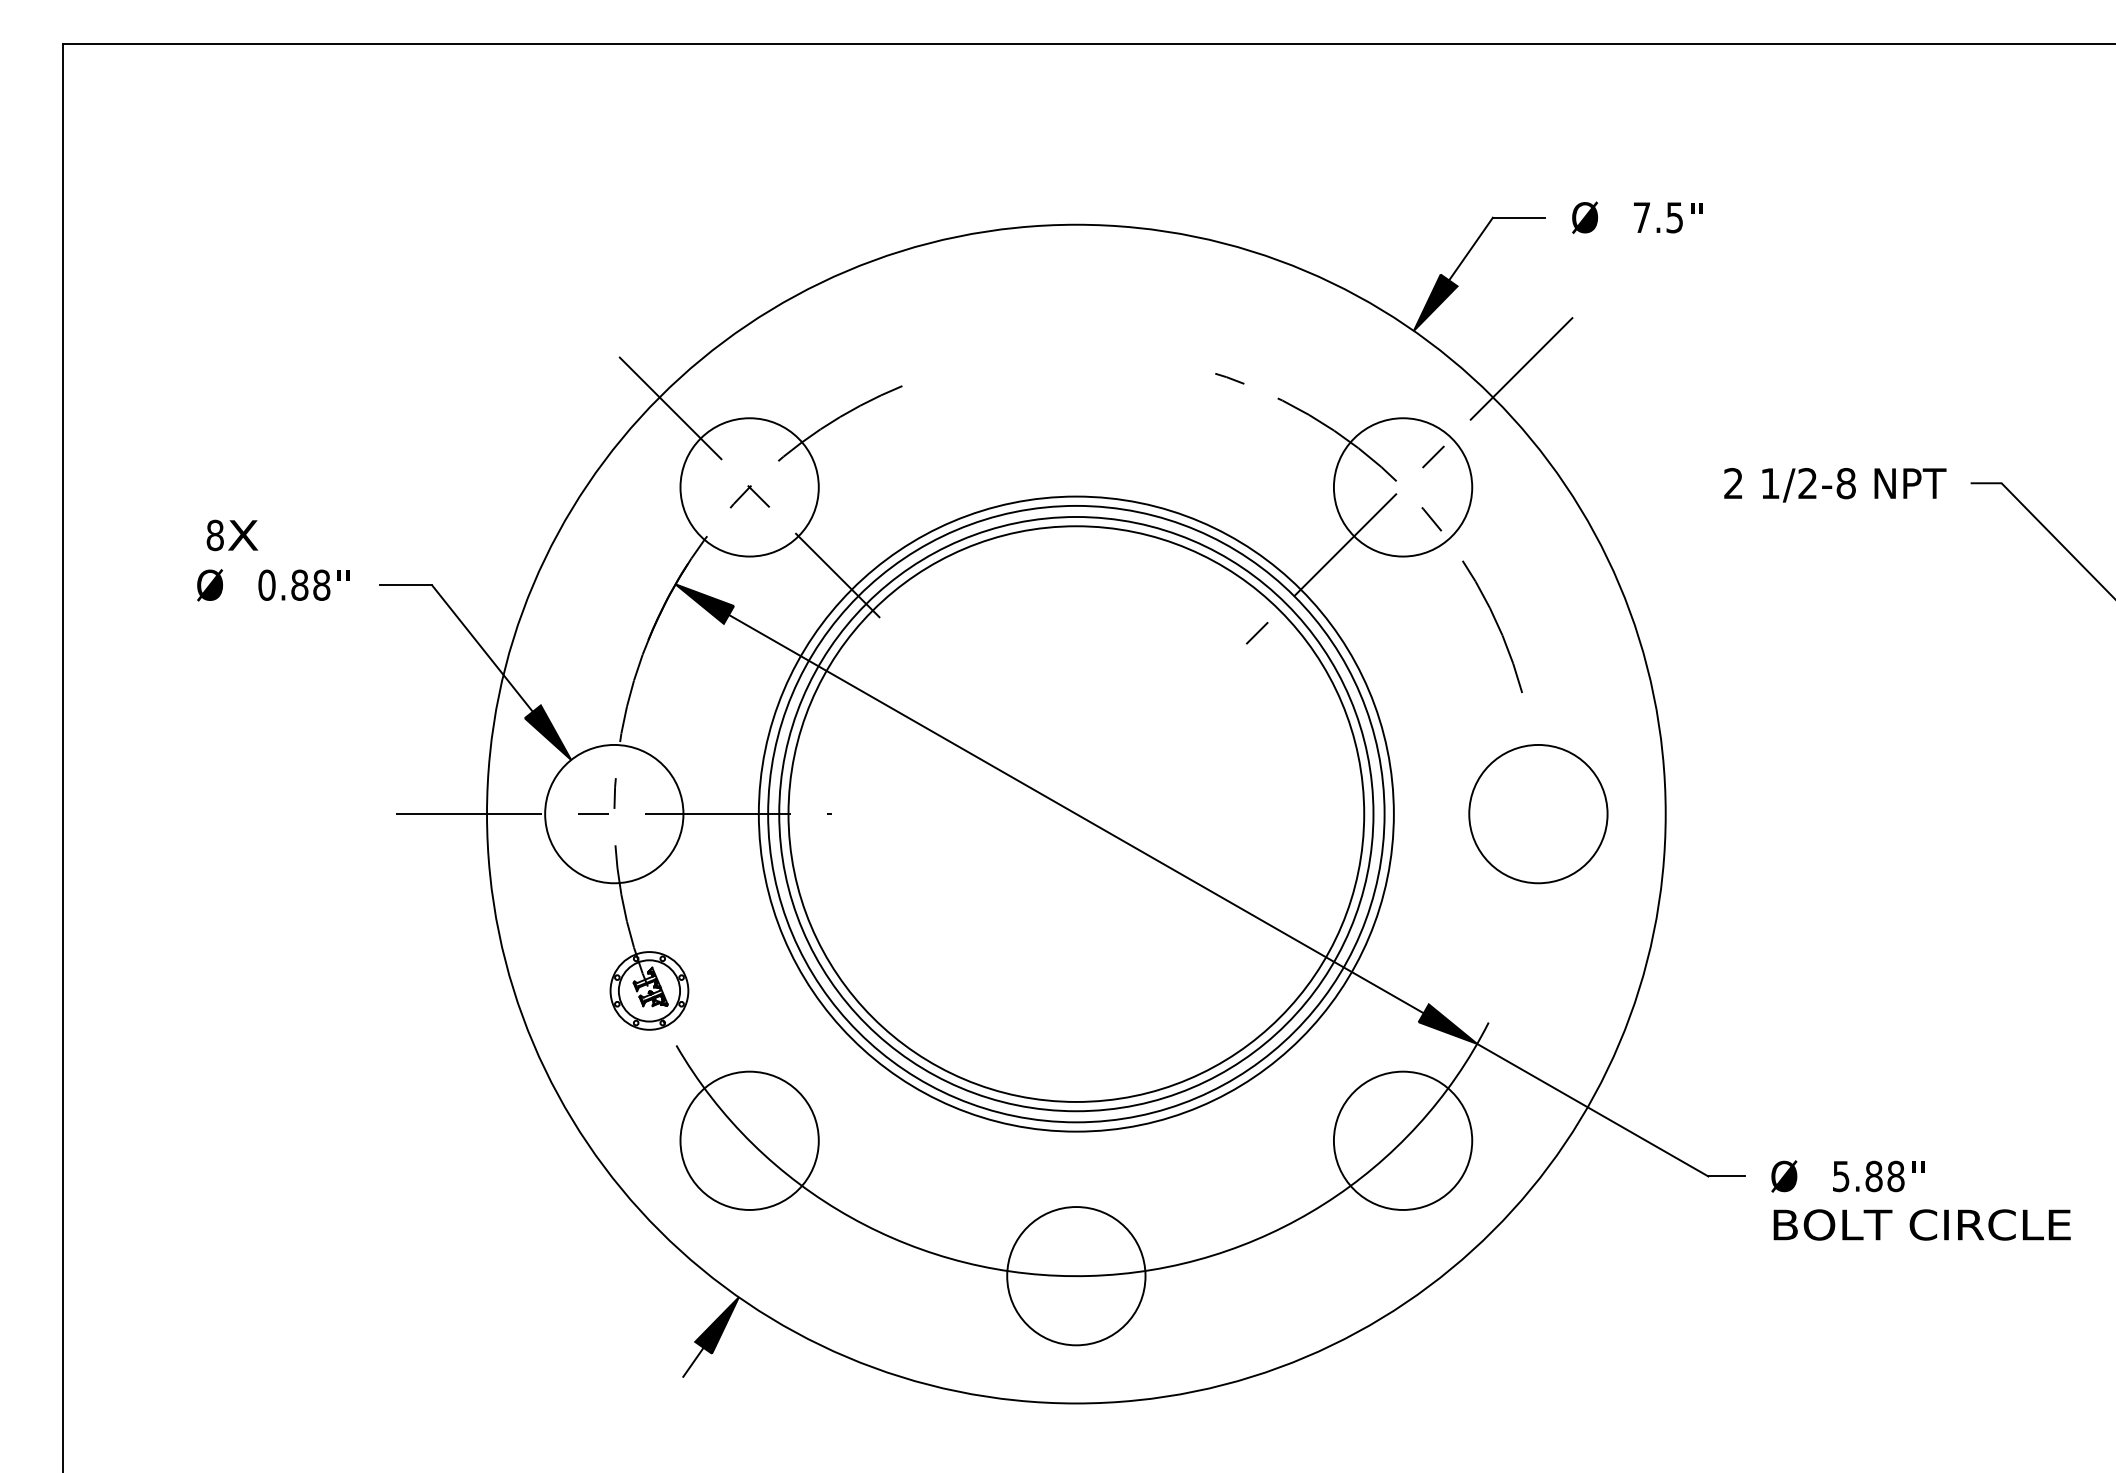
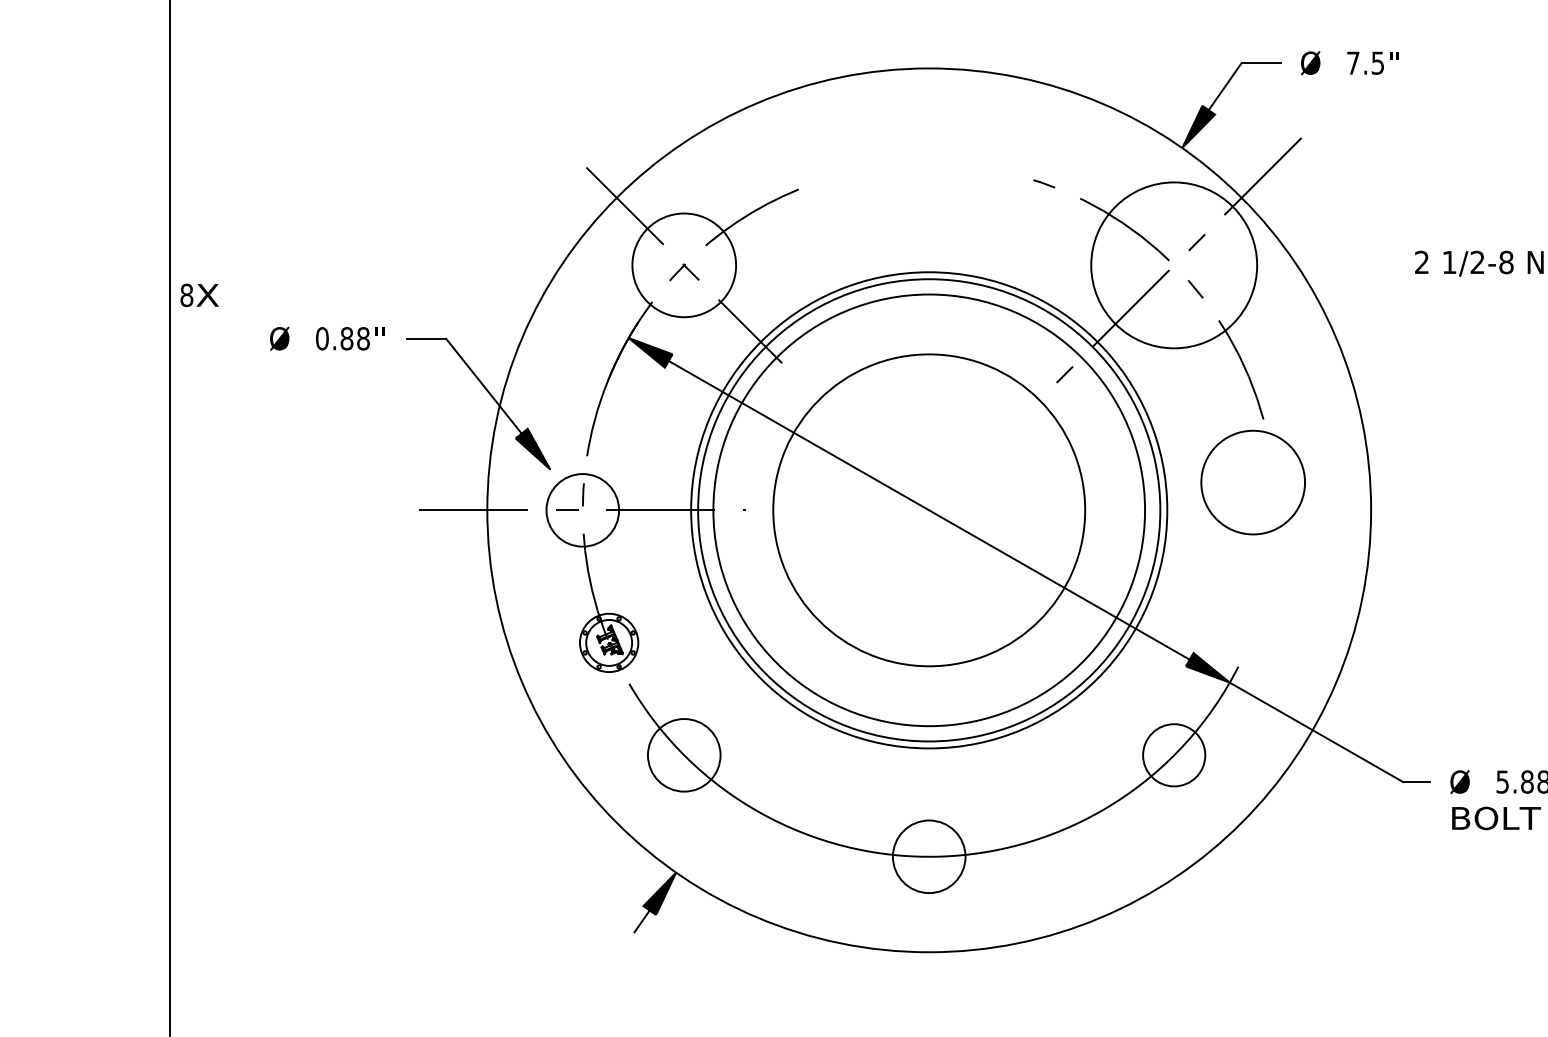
circle: (1402, 487) -> (1173, 265), size x1.6
text: (232, 535) -> (199, 295), moved
circle: (614, 813) -> (582, 509), size x0.7
circle: (1076, 813) -> (929, 509), size x0.7
circle: (1538, 814) -> (1253, 482), moved
circle: (749, 1140) -> (684, 755), size x0.7
circle: (1402, 1140) -> (1173, 755), size x0.6
circle: (1076, 1276) -> (929, 857), size x0.7

